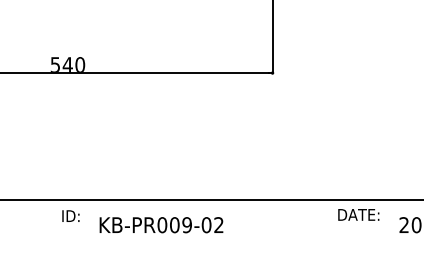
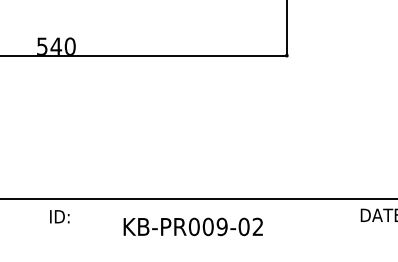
text: (161, 225) -> (193, 227), moved

